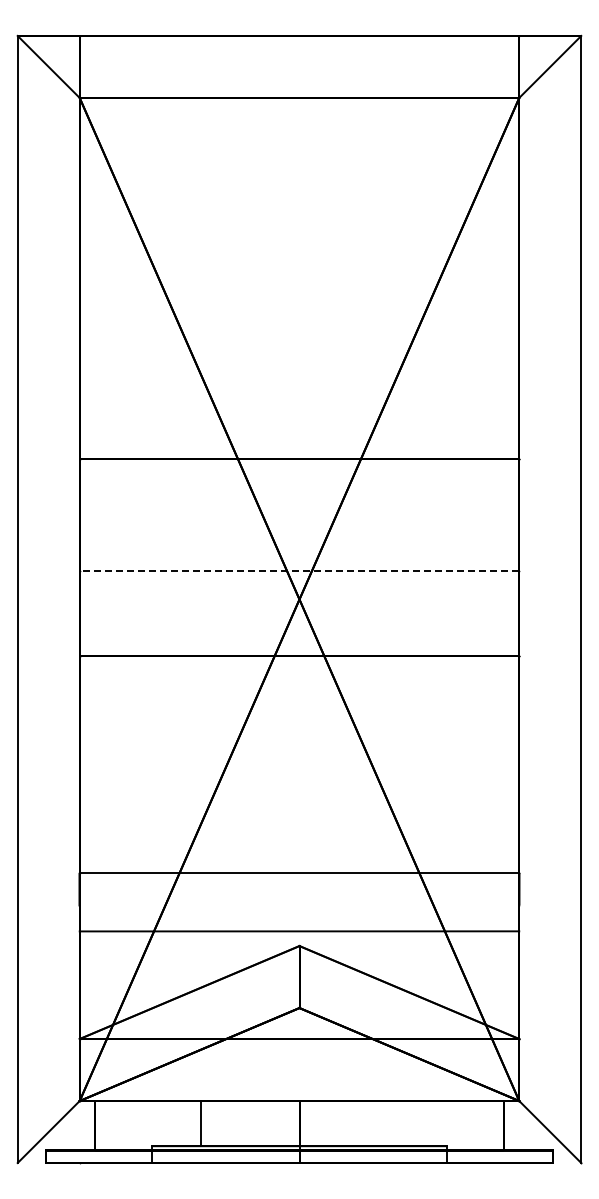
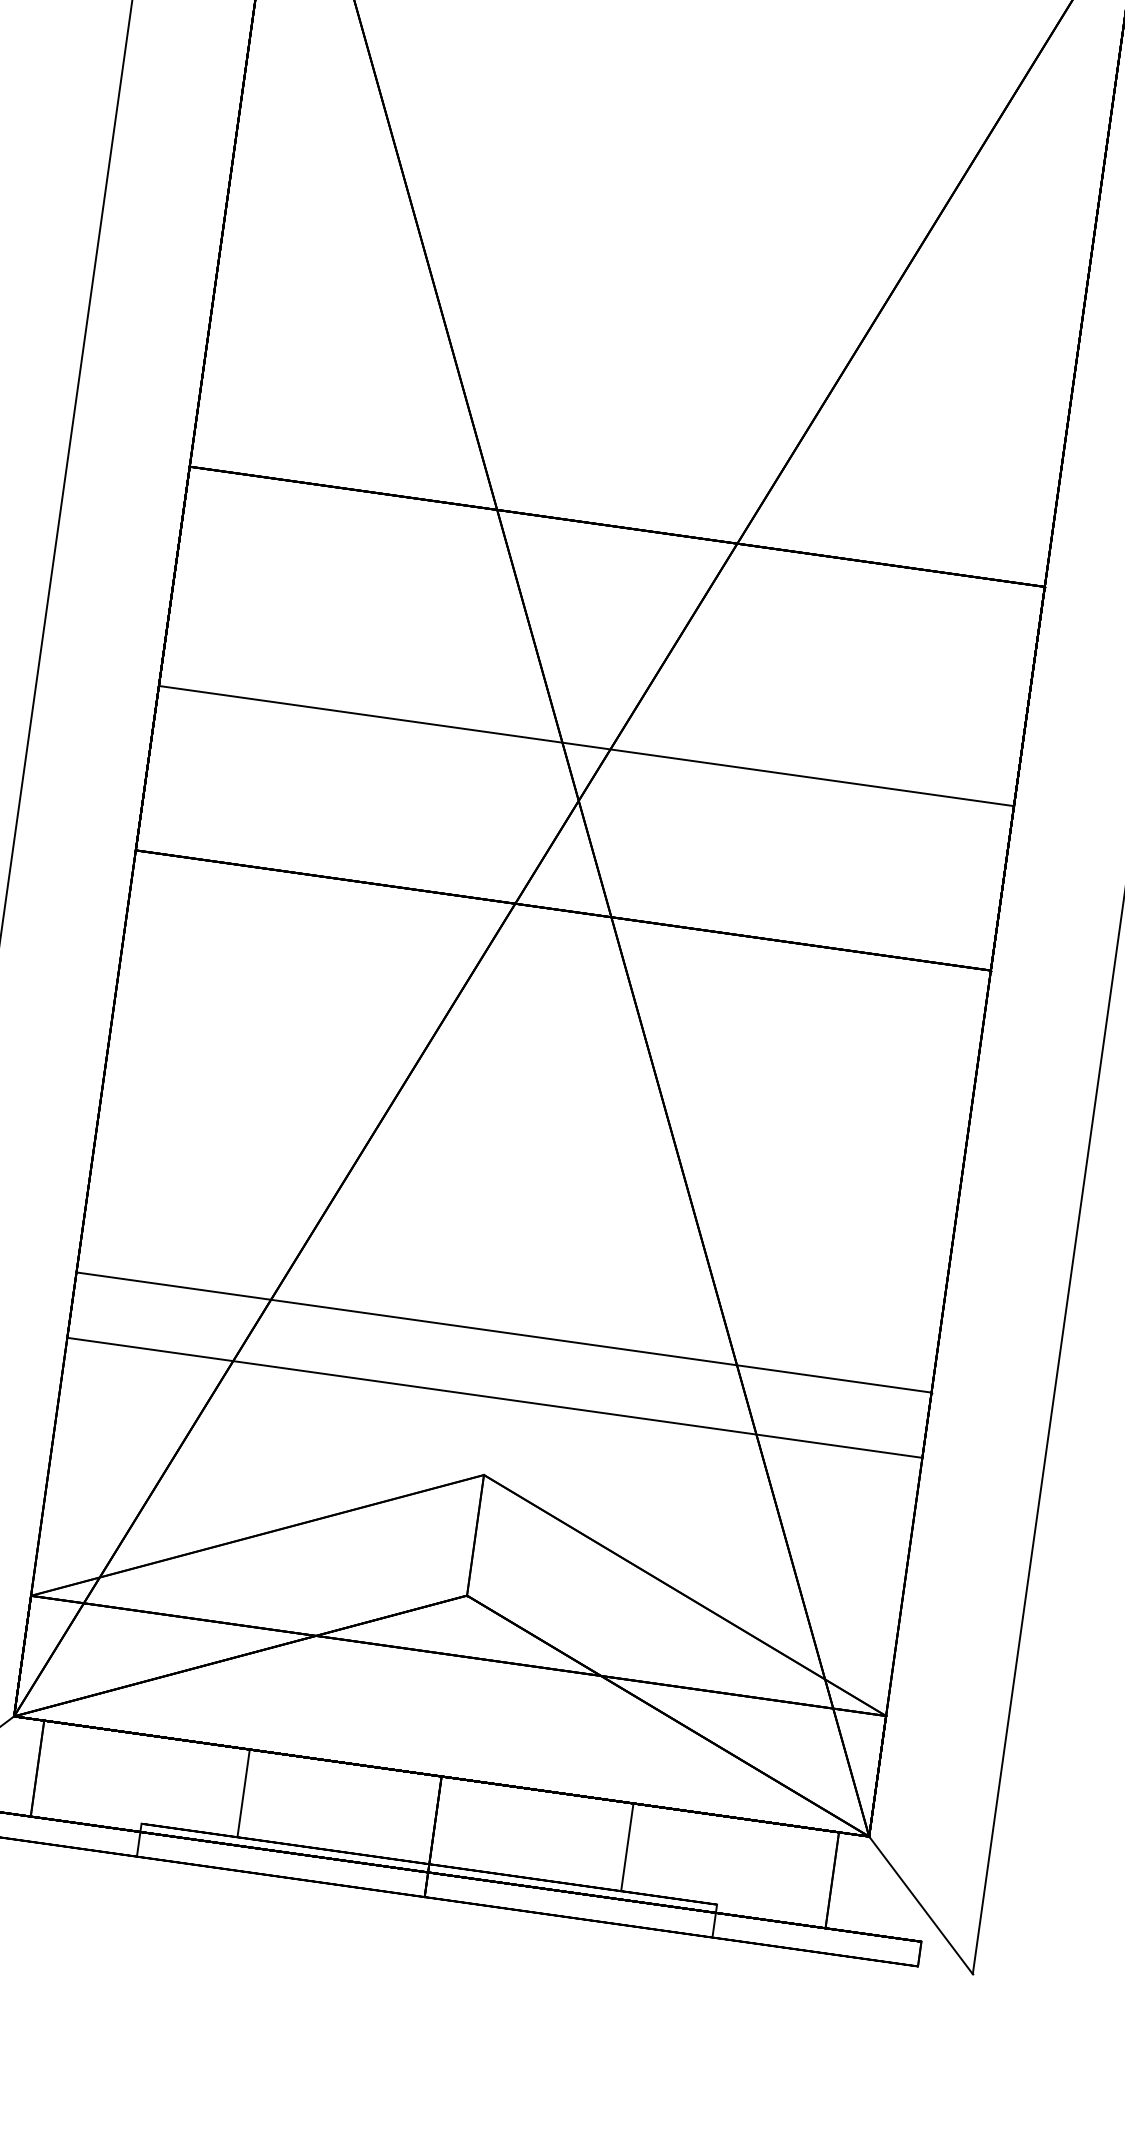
line: (299, 571) -> (586, 746), dashed -> solid
line: (299, 931) -> (494, 1398), moved
line: (398, 1123) -> (628, 1847), added

